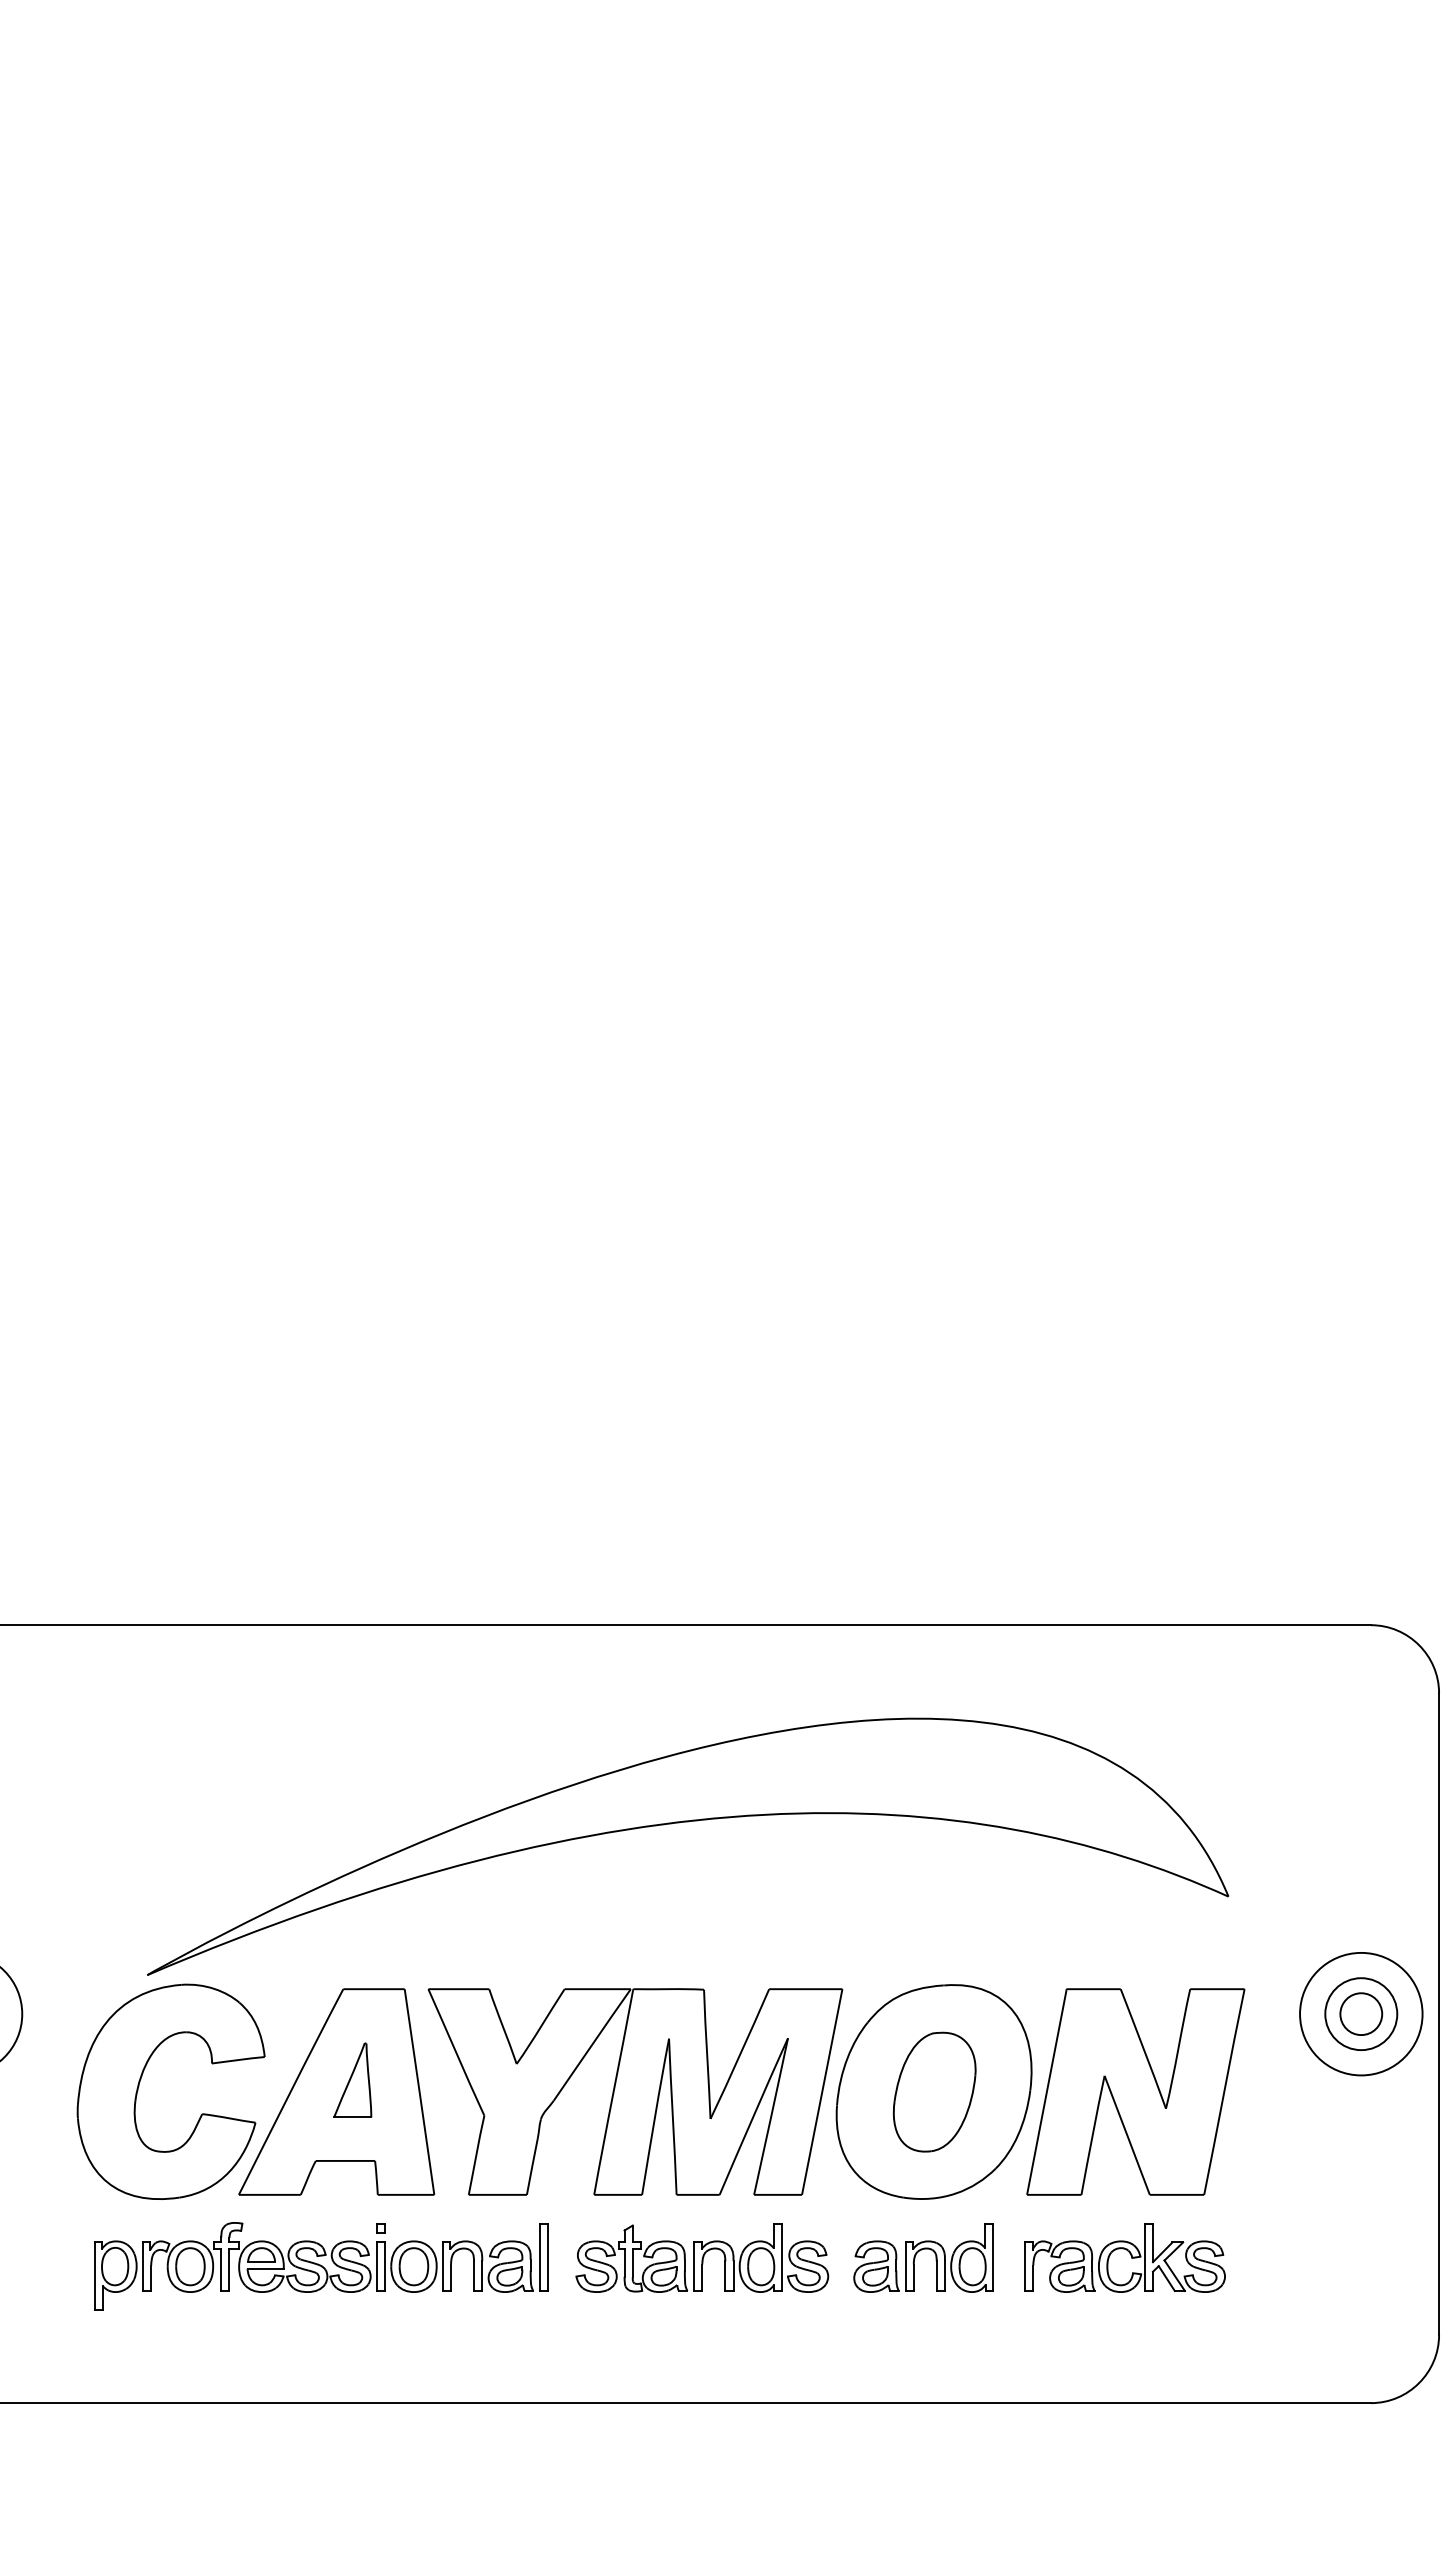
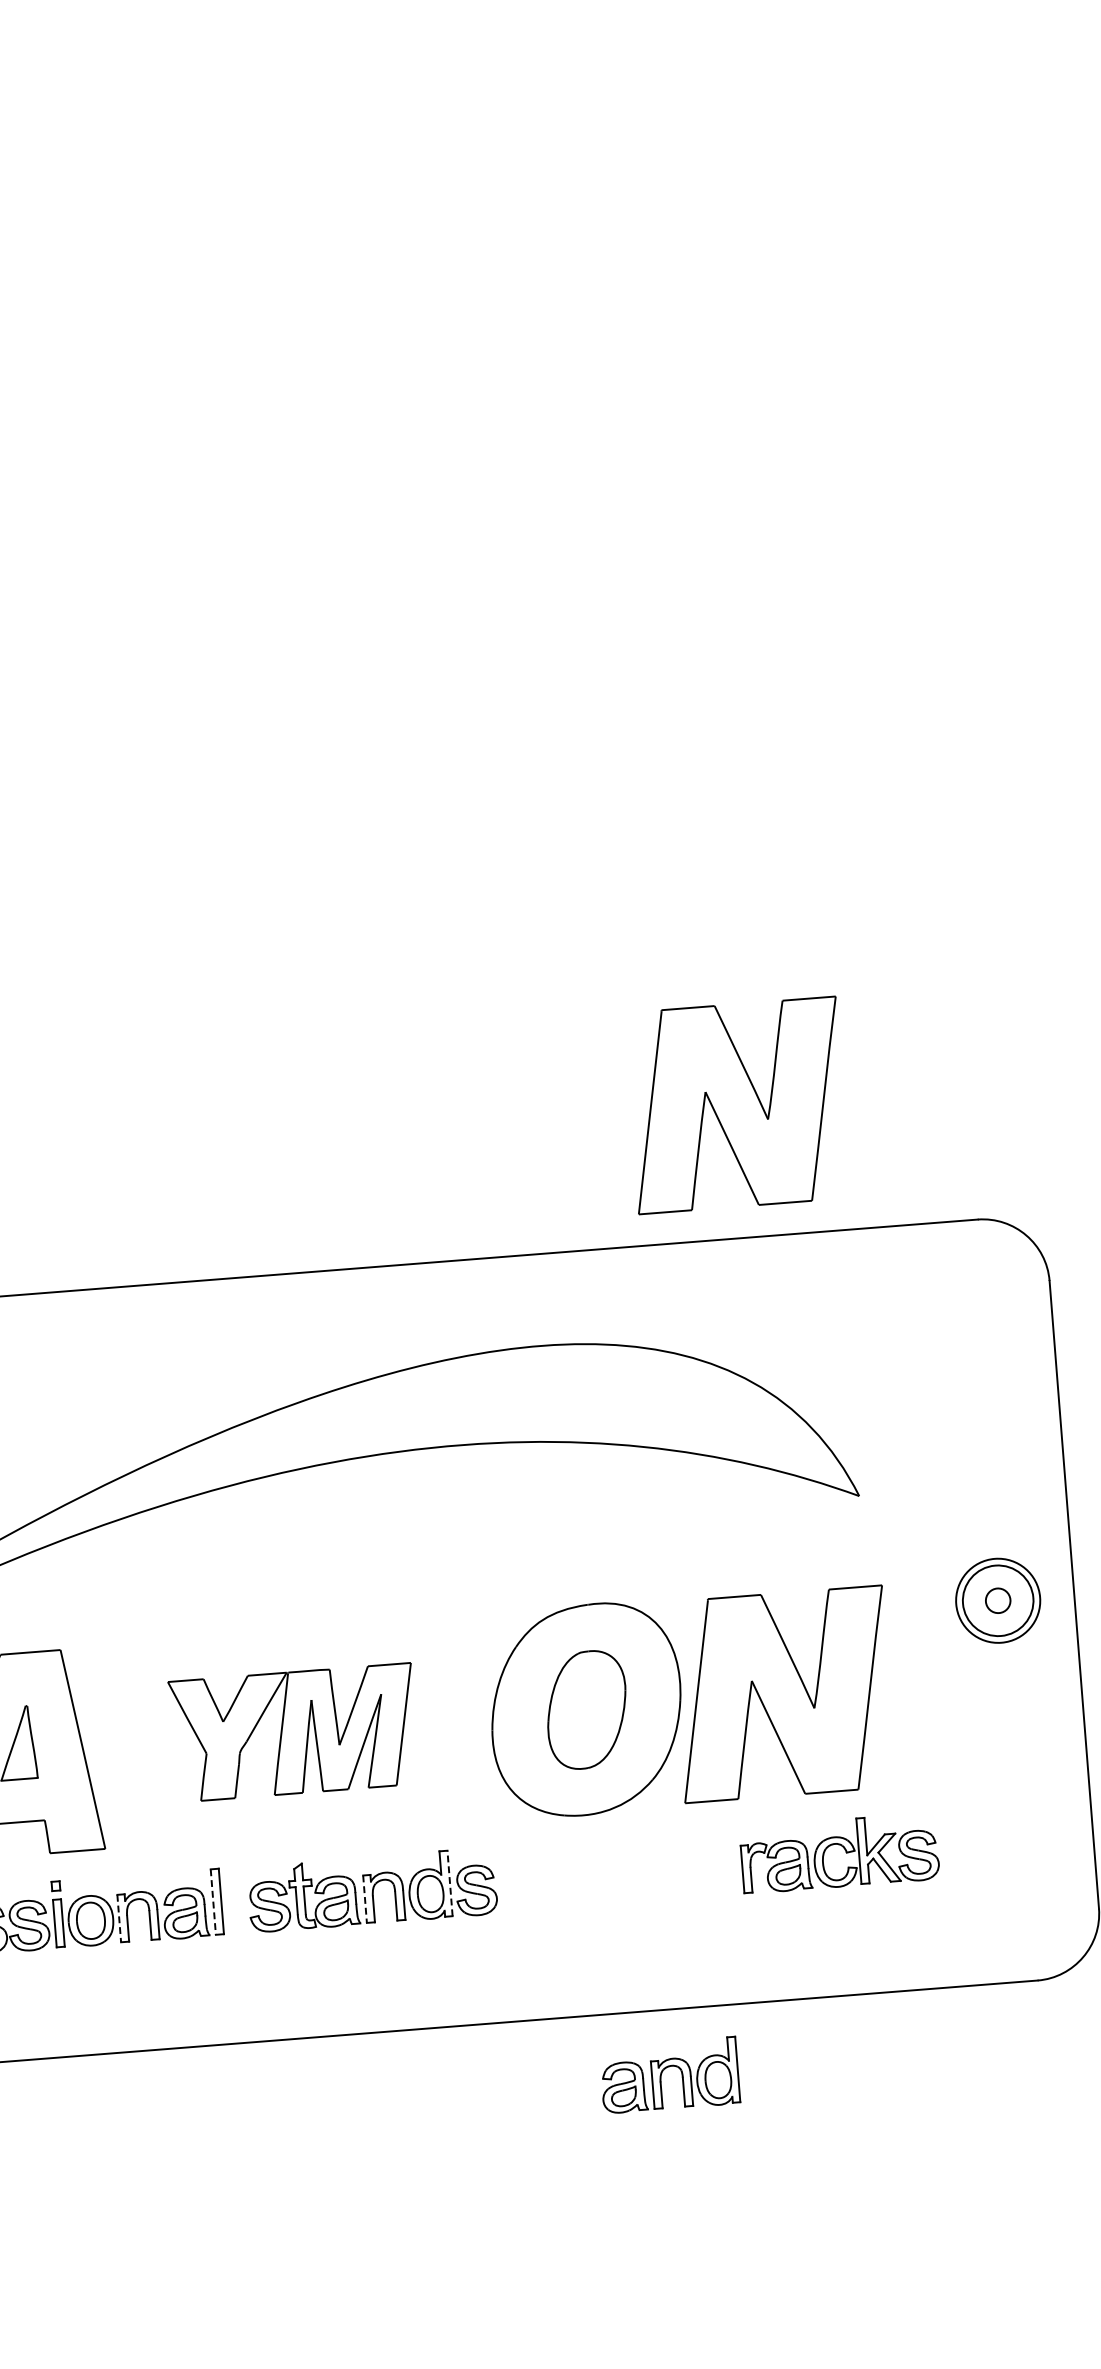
part: (1135, 1489) -> (736, 1104), added
circle: (1361, 2013) -> (998, 1600), size x0.7
circle: (1361, 2014) -> (998, 1601), size x0.6
part: (635, 2091) -> (294, 1732), size x0.6
part: (922, 2250) -> (668, 2068), moved
part: (1130, 2255) -> (844, 1850), moved
line: (781, 2257) -> (449, 1883), solid -> dashed
line: (539, 2258) -> (213, 1903), solid -> dashed
line: (442, 2267) -> (118, 1919), solid -> dashed
line: (694, 2267) -> (365, 1899), solid -> dashed

